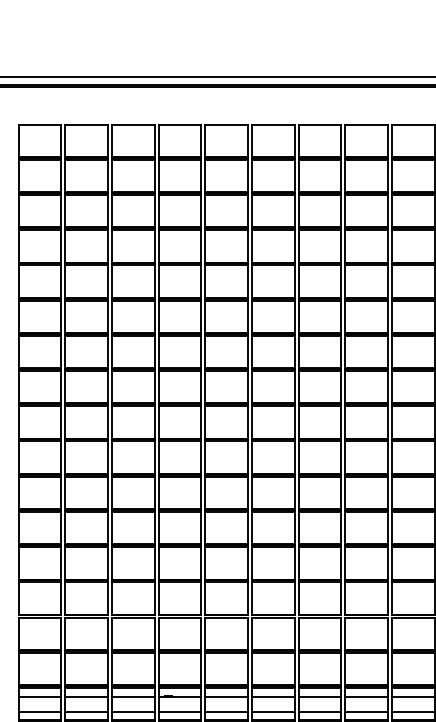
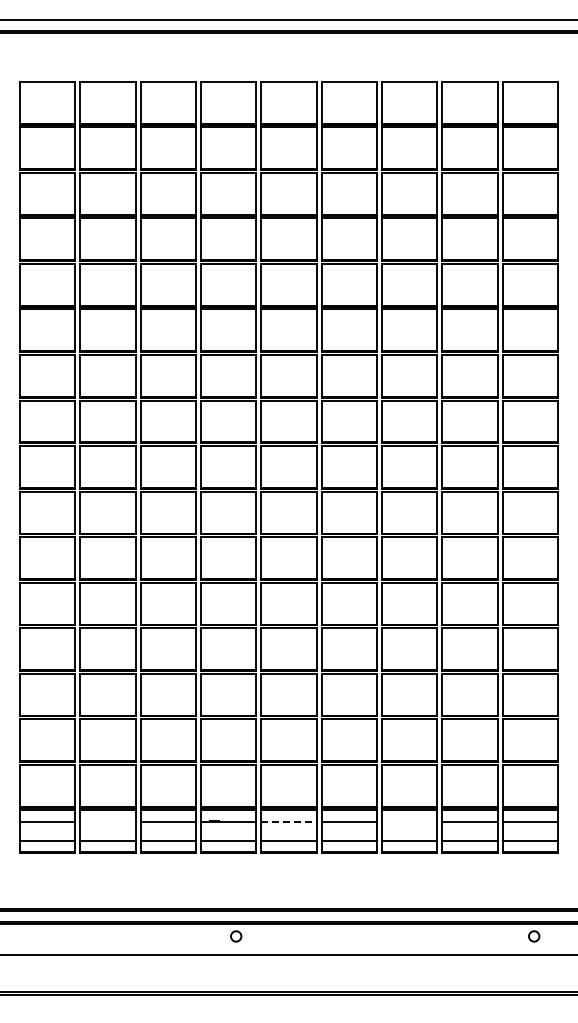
line: (86, 697) -> (107, 822), removed
line: (227, 697) -> (289, 822), solid -> dashed
line: (319, 697) -> (409, 822), removed

